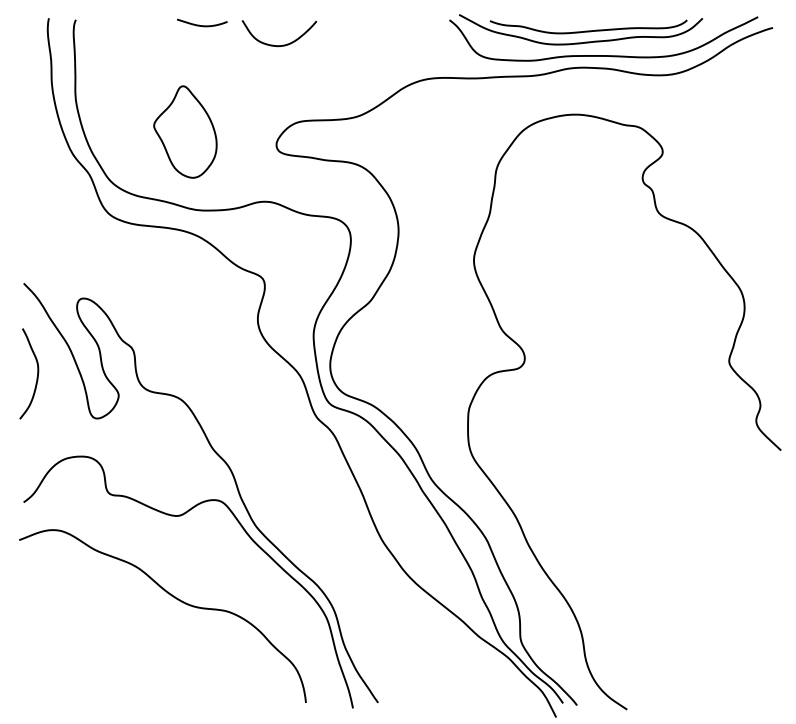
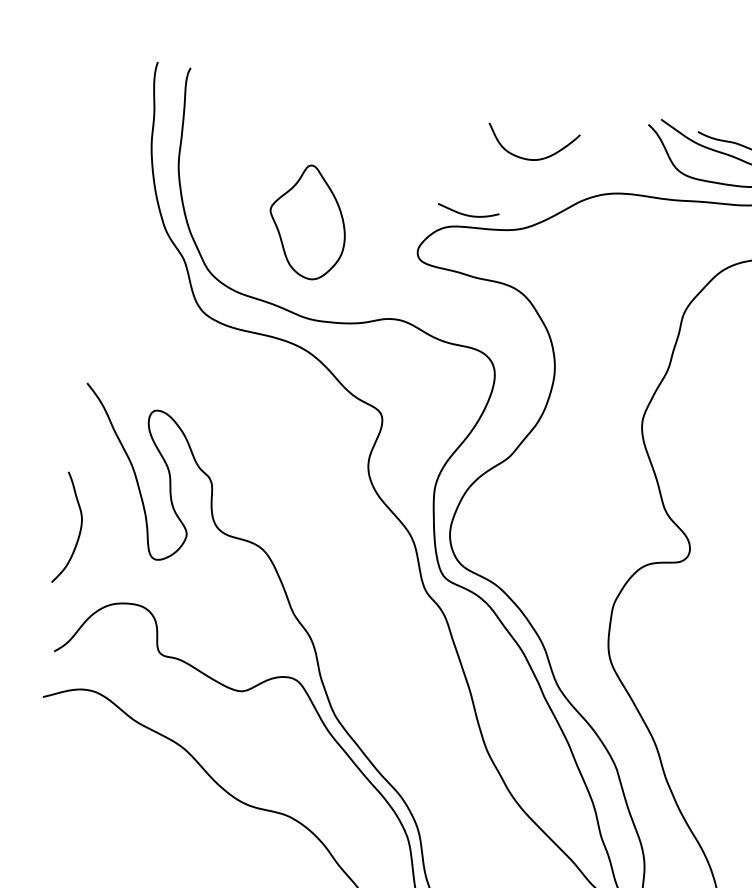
curve: (202, 25) -> (468, 214), moved
curve: (283, 44) -> (536, 158), moved
curve: (37, 373) -> (80, 529), moved

